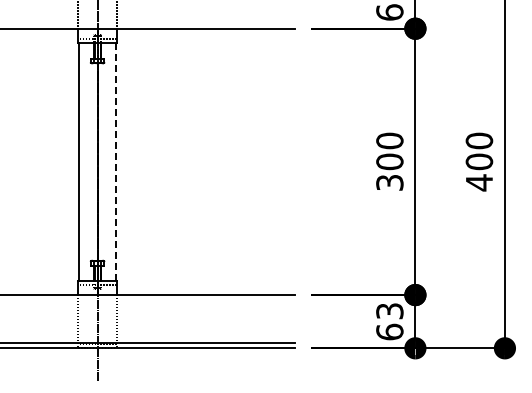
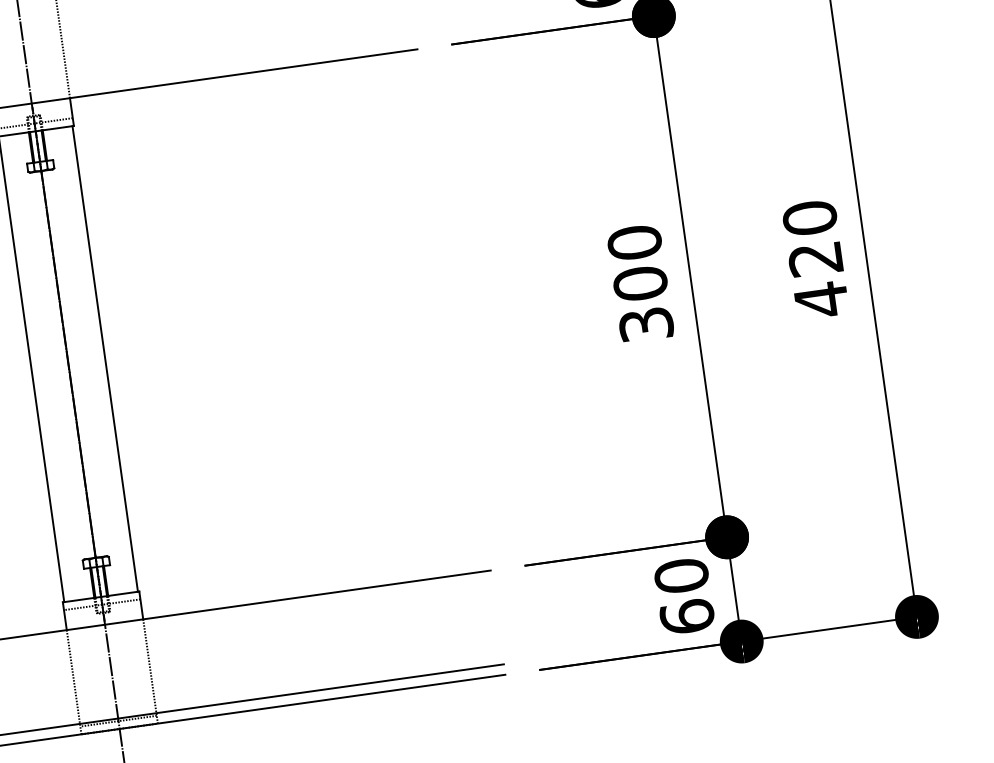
line: (116, 161) -> (105, 358), dashed -> solid
text: (479, 161) -> (815, 258), 400 -> 420
text: (389, 311) -> (680, 576), 63 -> 60

